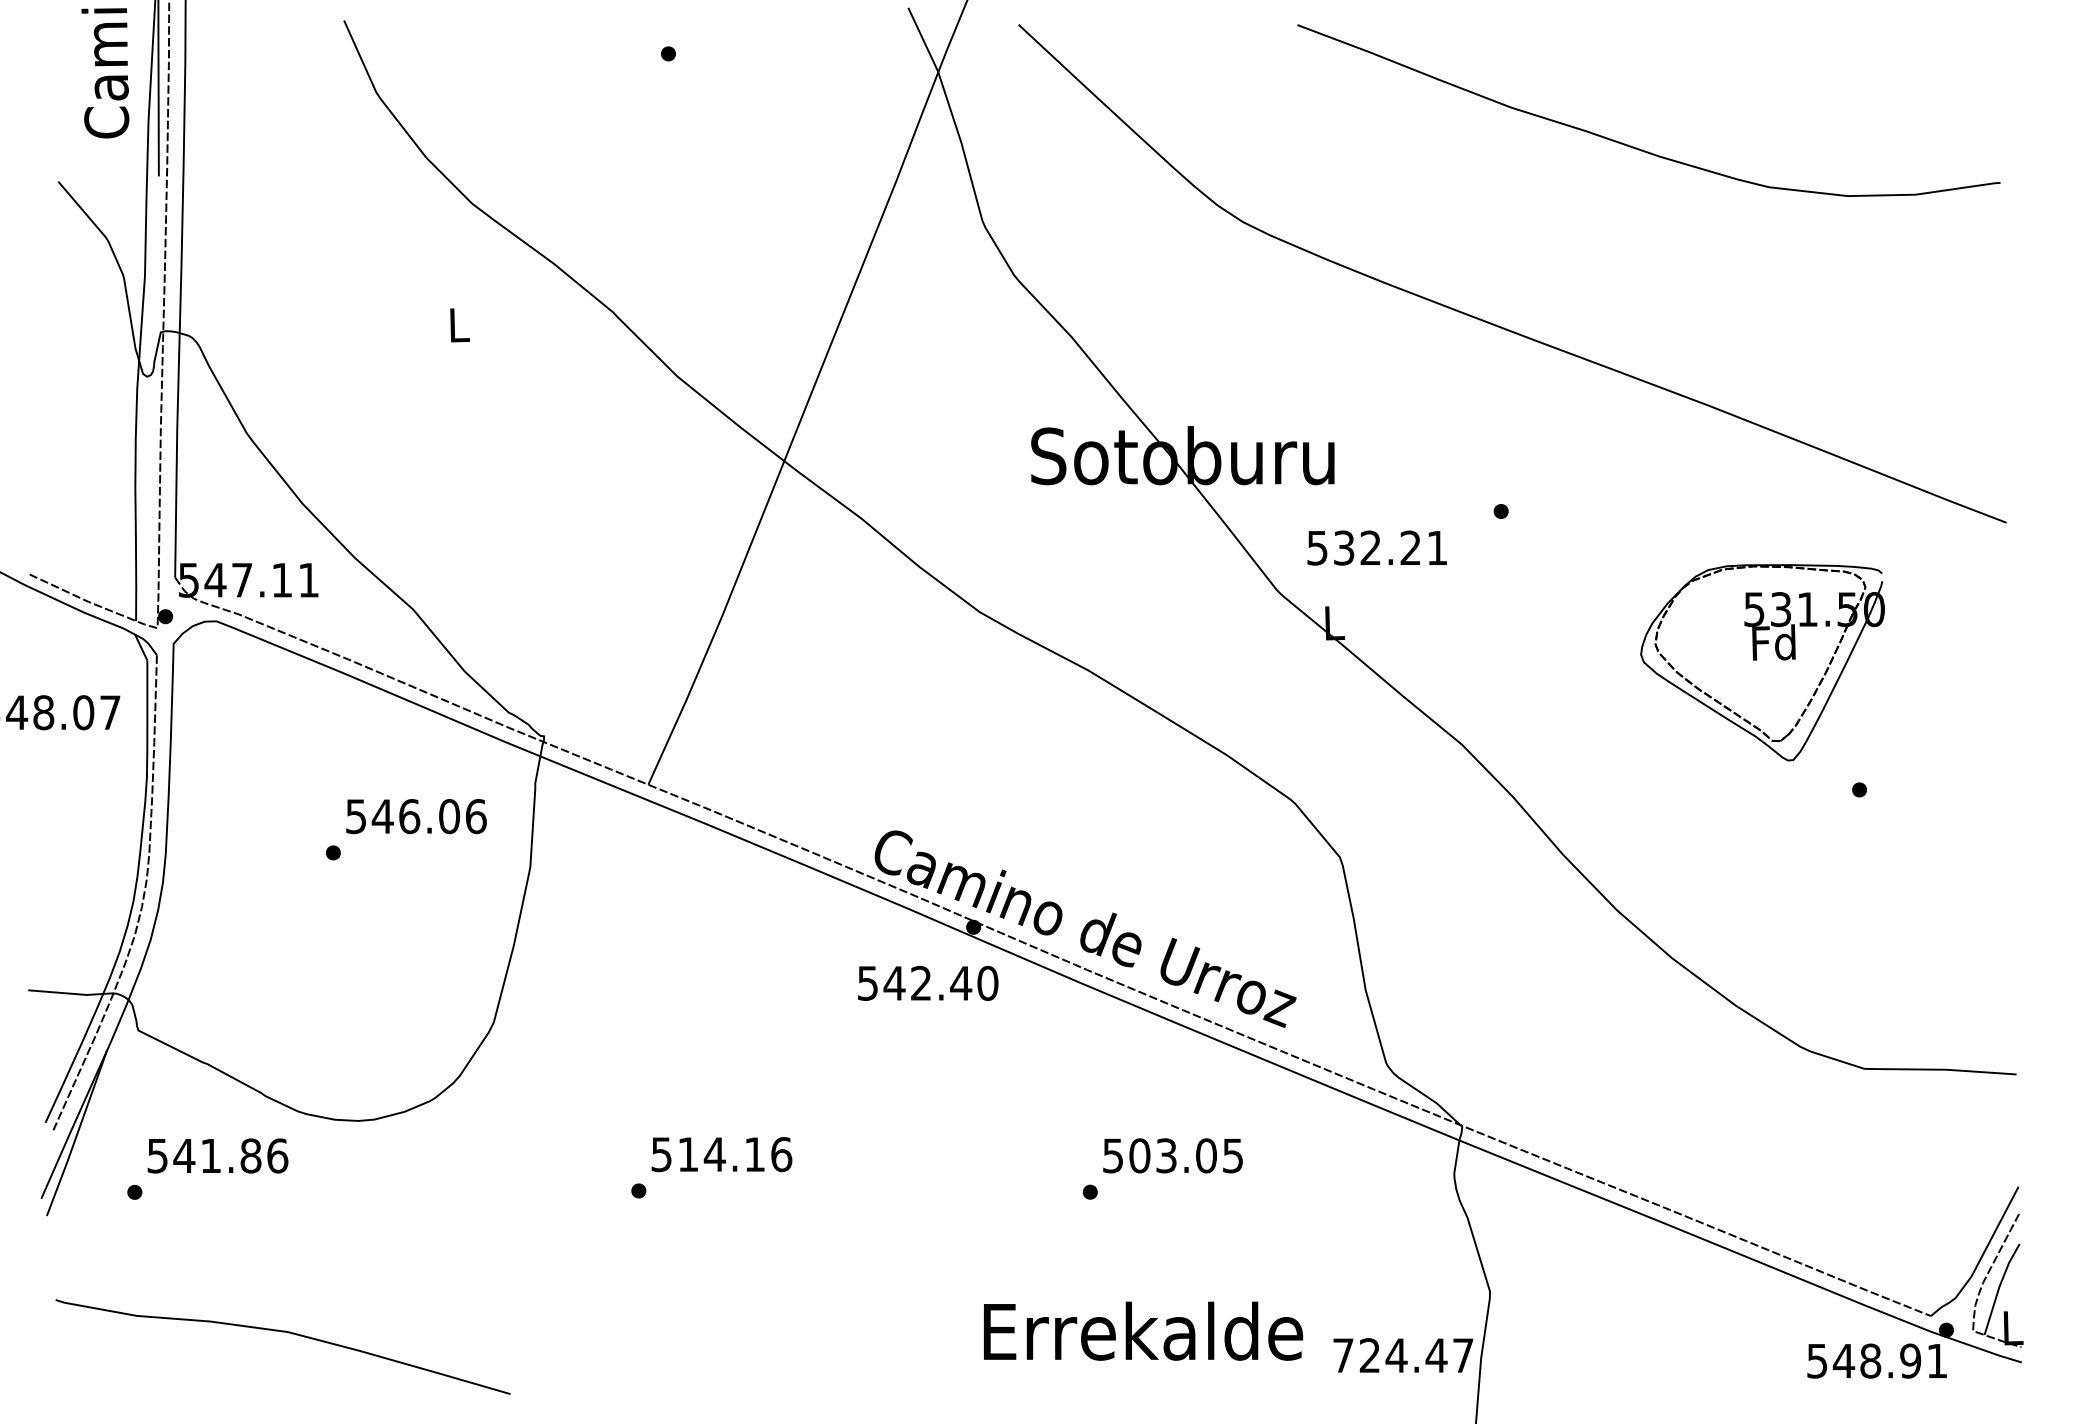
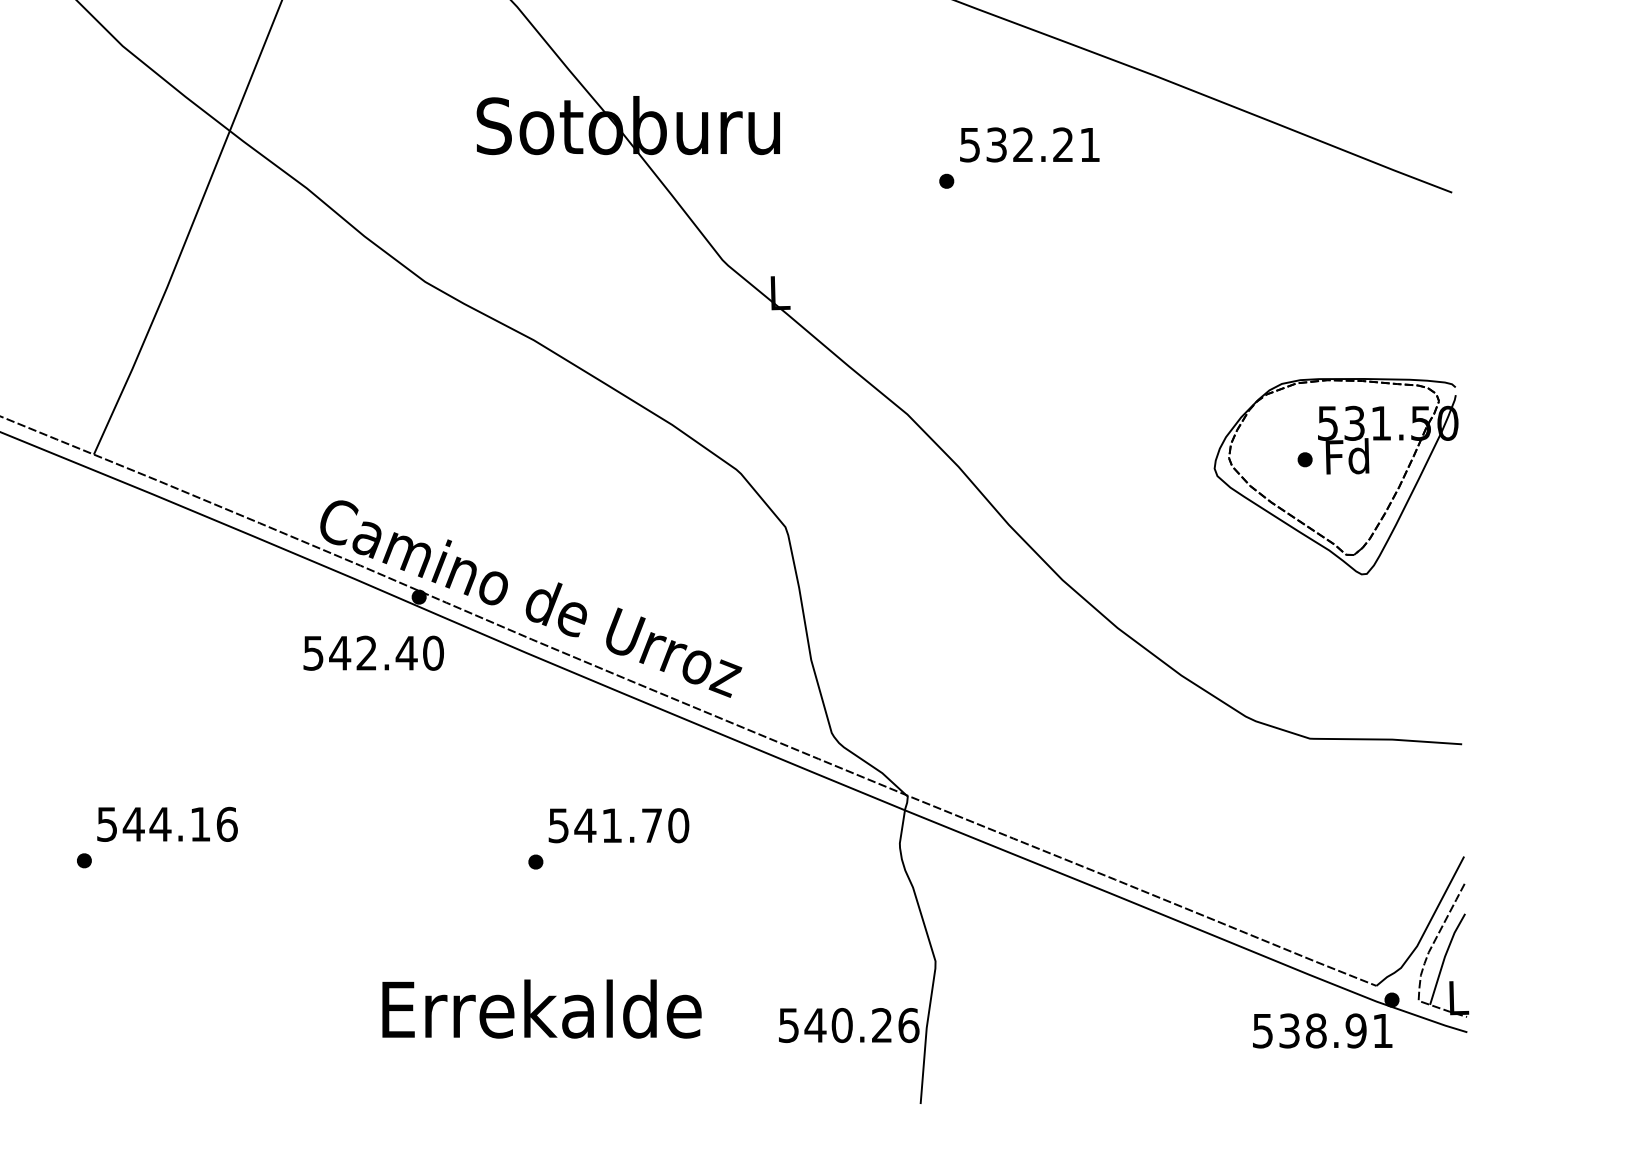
text: (1376, 547) -> (1029, 144), moved
part: (1762, 662) -> (1336, 476), moved
text: (688, 1154) -> (134, 824), 514.16 -> 544.16
text: (1185, 1155) -> (631, 825), 503.05 -> 541.70
text: (1143, 1330) -> (542, 1008), moved
text: (1403, 1355) -> (849, 1025), 724.47 -> 540.26
text: (1843, 1360) -> (1289, 1030), 548.91 -> 538.91

